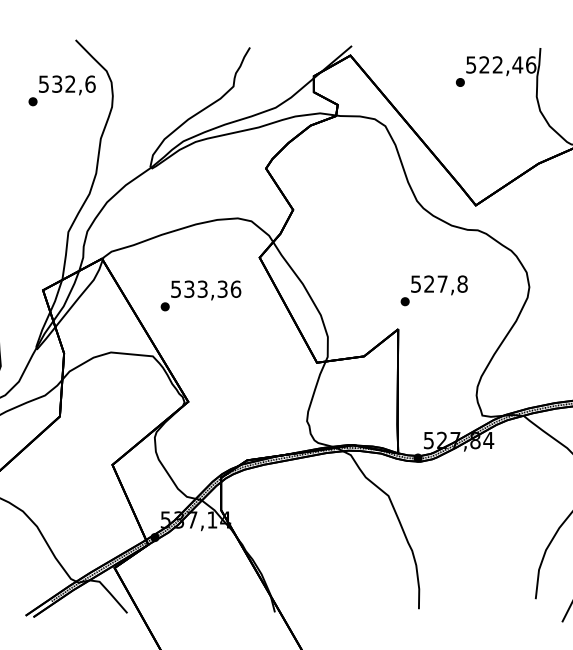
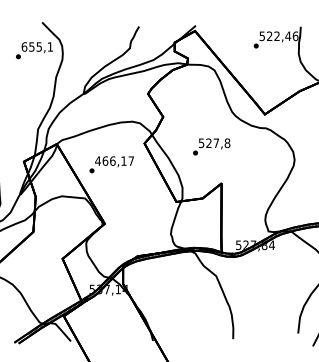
text: (67, 83) -> (37, 46), 532,6 -> 655,1
text: (205, 288) -> (114, 160), 533,36 -> 466,17
text: (433, 289) -> (211, 146), moved

